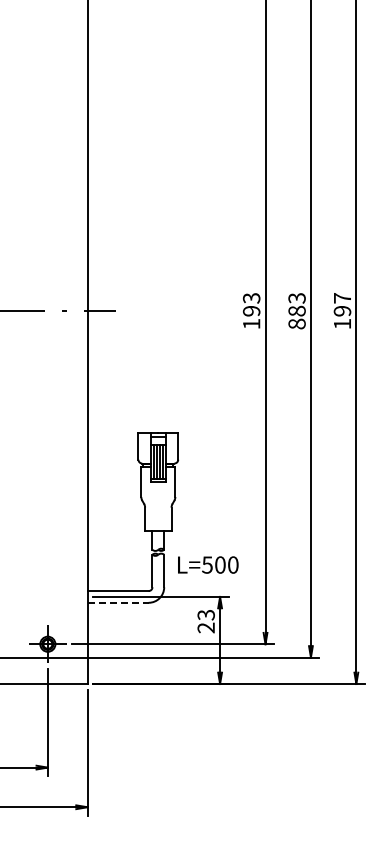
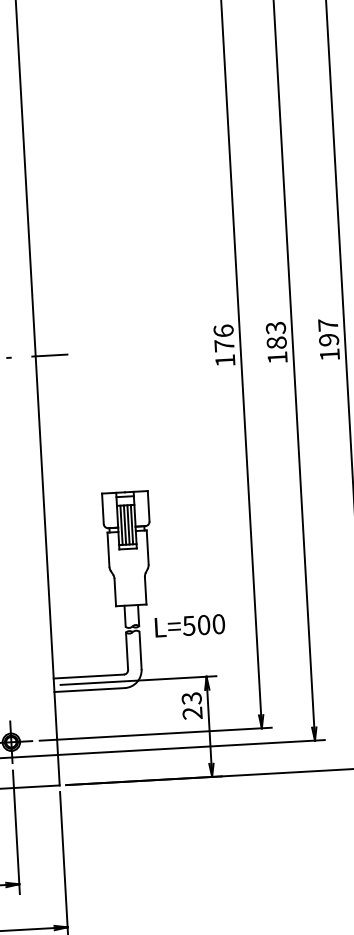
text: (251, 304) -> (223, 338), 193 -> 176
text: (296, 323) -> (276, 357), 883 -> 183
text: (208, 564) -> (190, 625), moved
line: (118, 602) -> (89, 689), dashed -> solid

